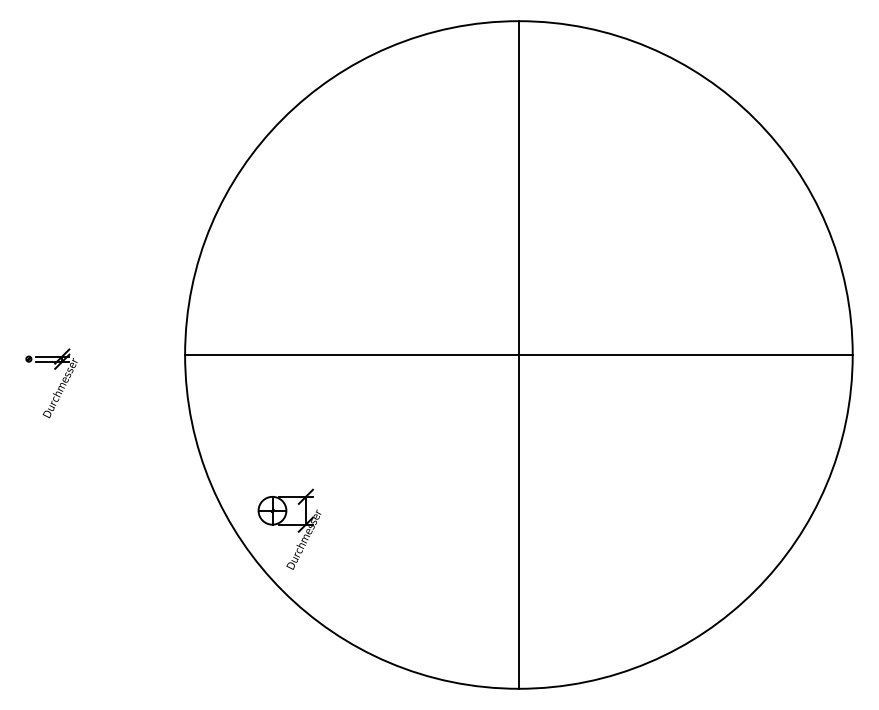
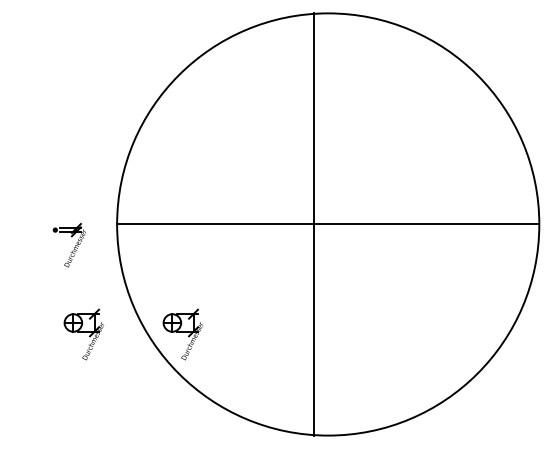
line: (519, 355) -> (314, 224), moved
part: (59, 386) -> (74, 247), moved
part: (131, 528) -> (83, 334), added

